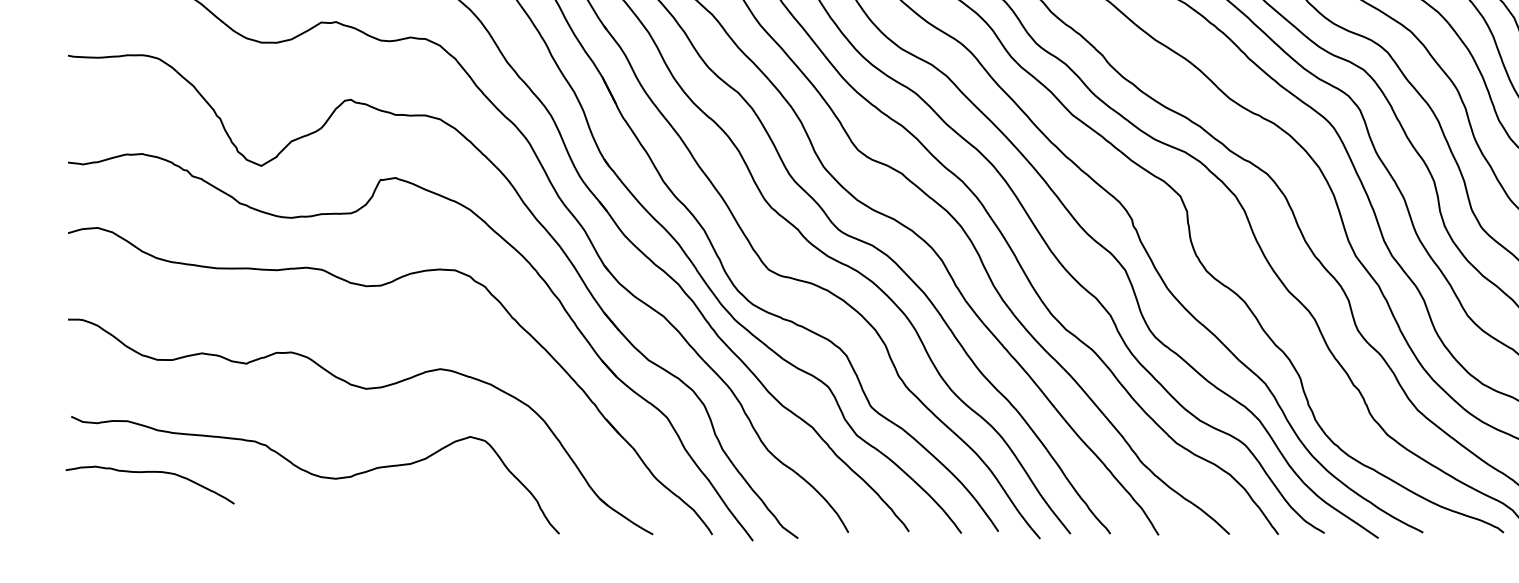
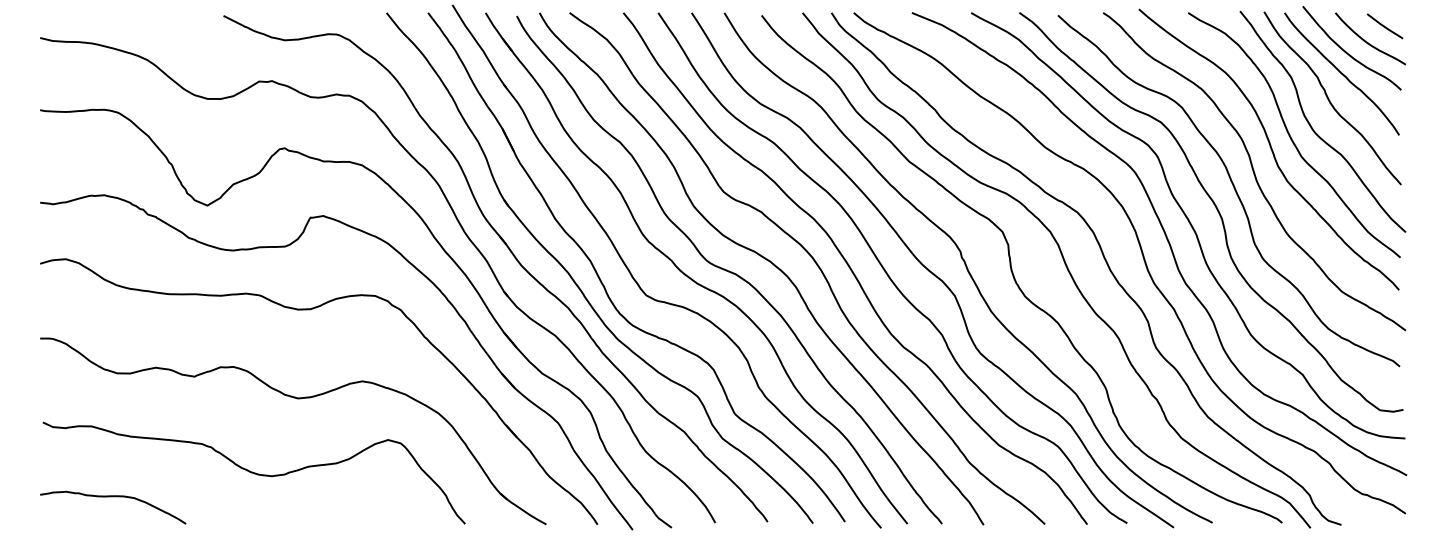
curve: (150, 473) -> (113, 497), moved

